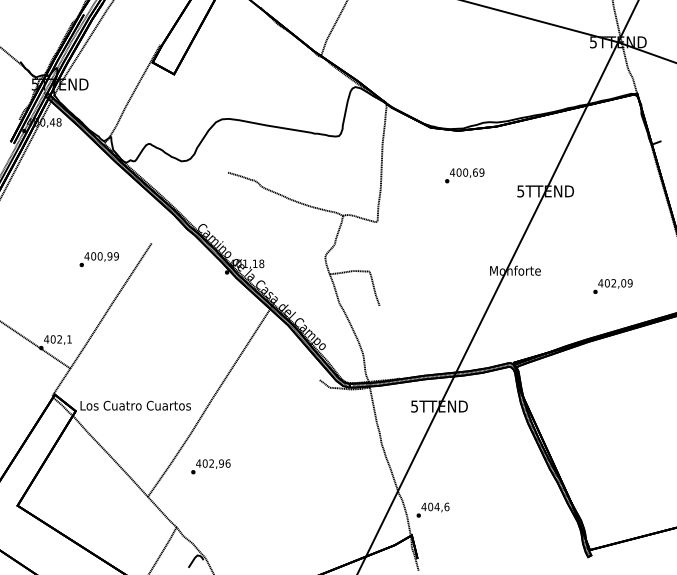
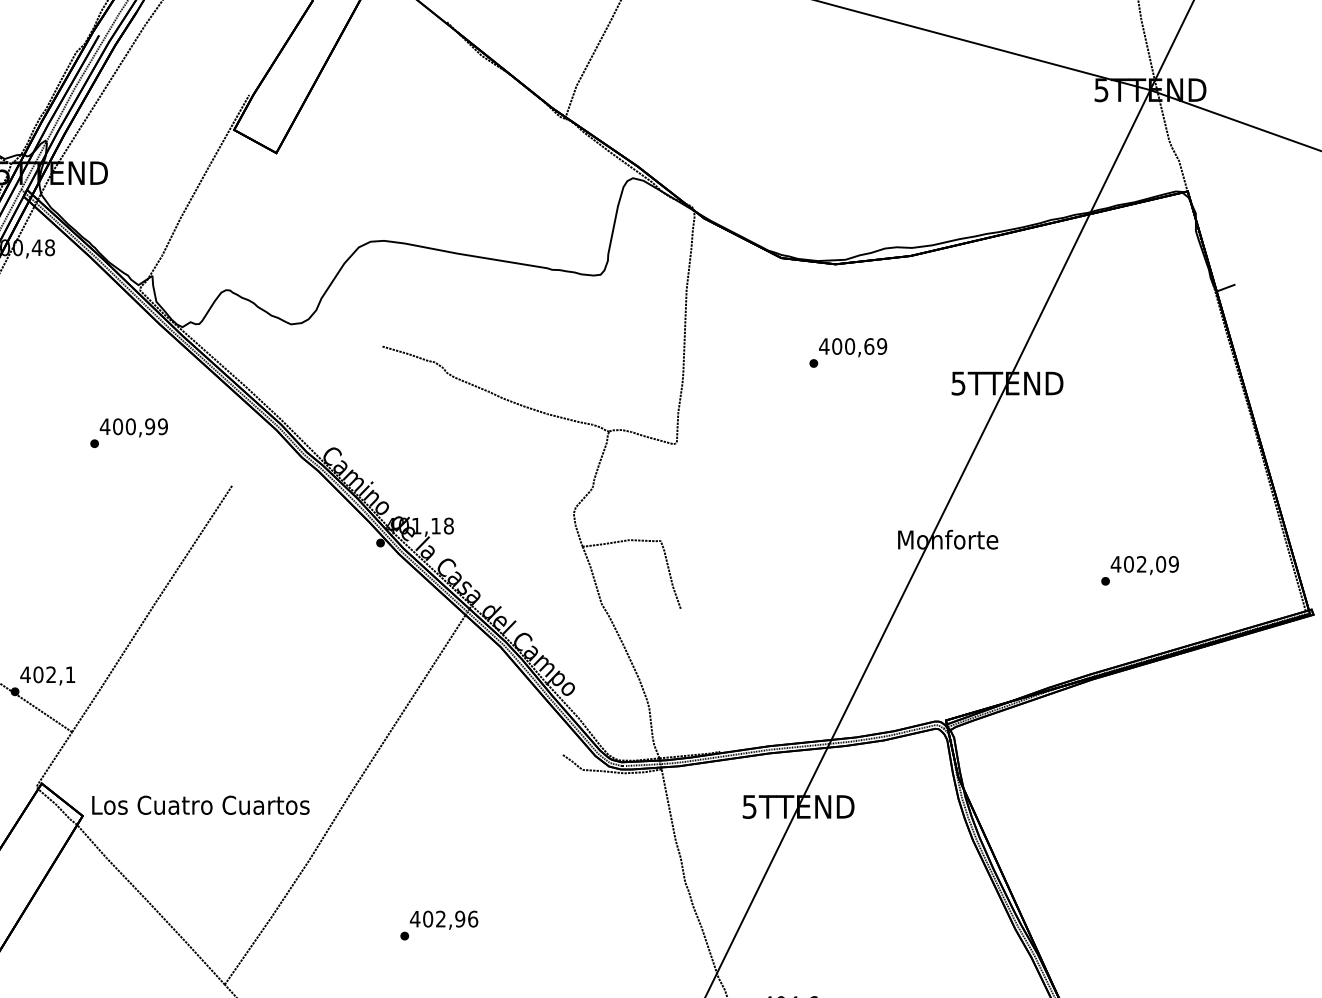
text: (98, 259) -> (127, 432), moved
text: (210, 466) -> (438, 924), moved

